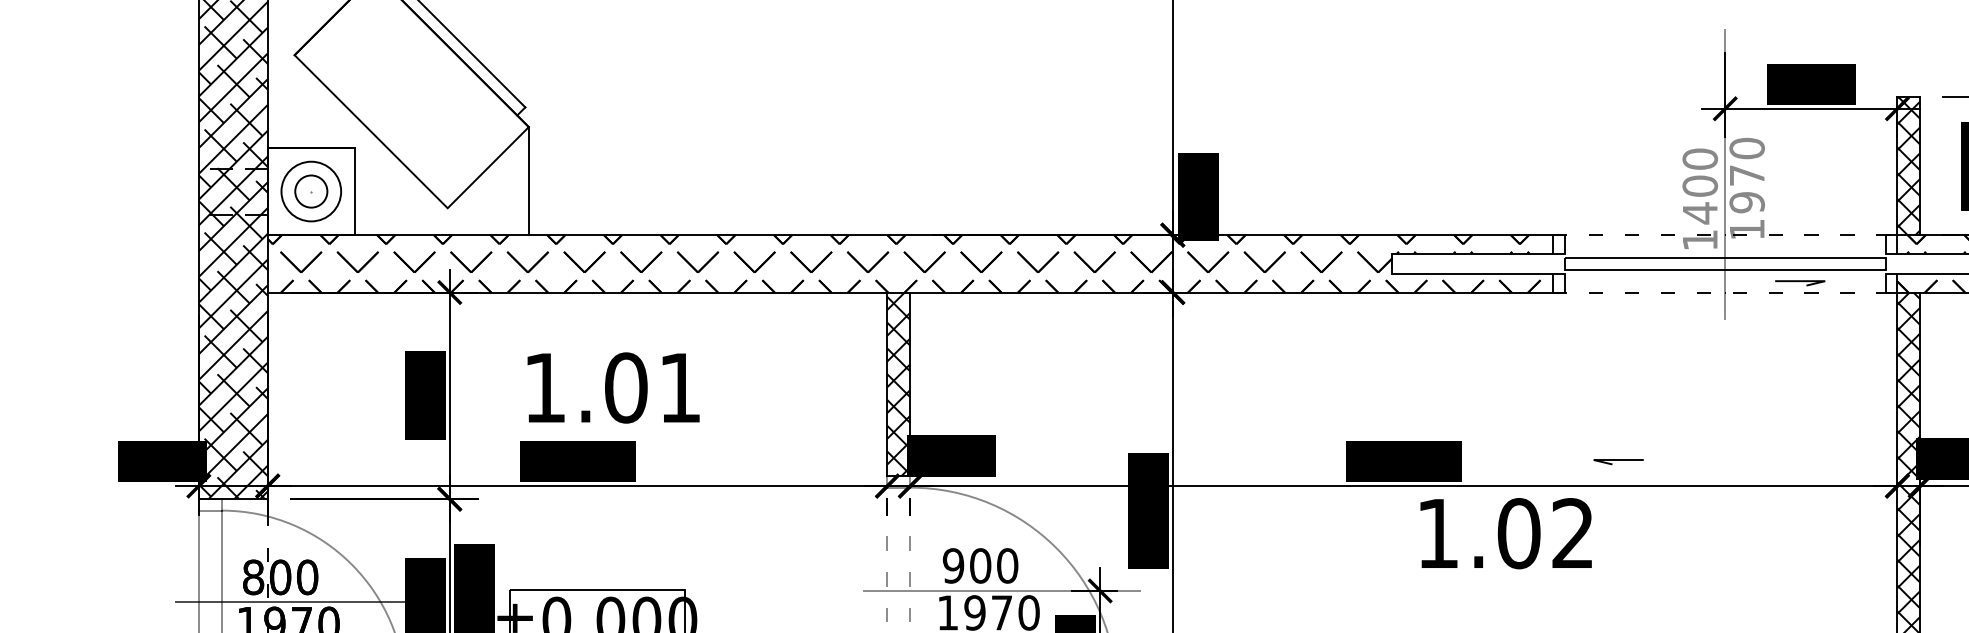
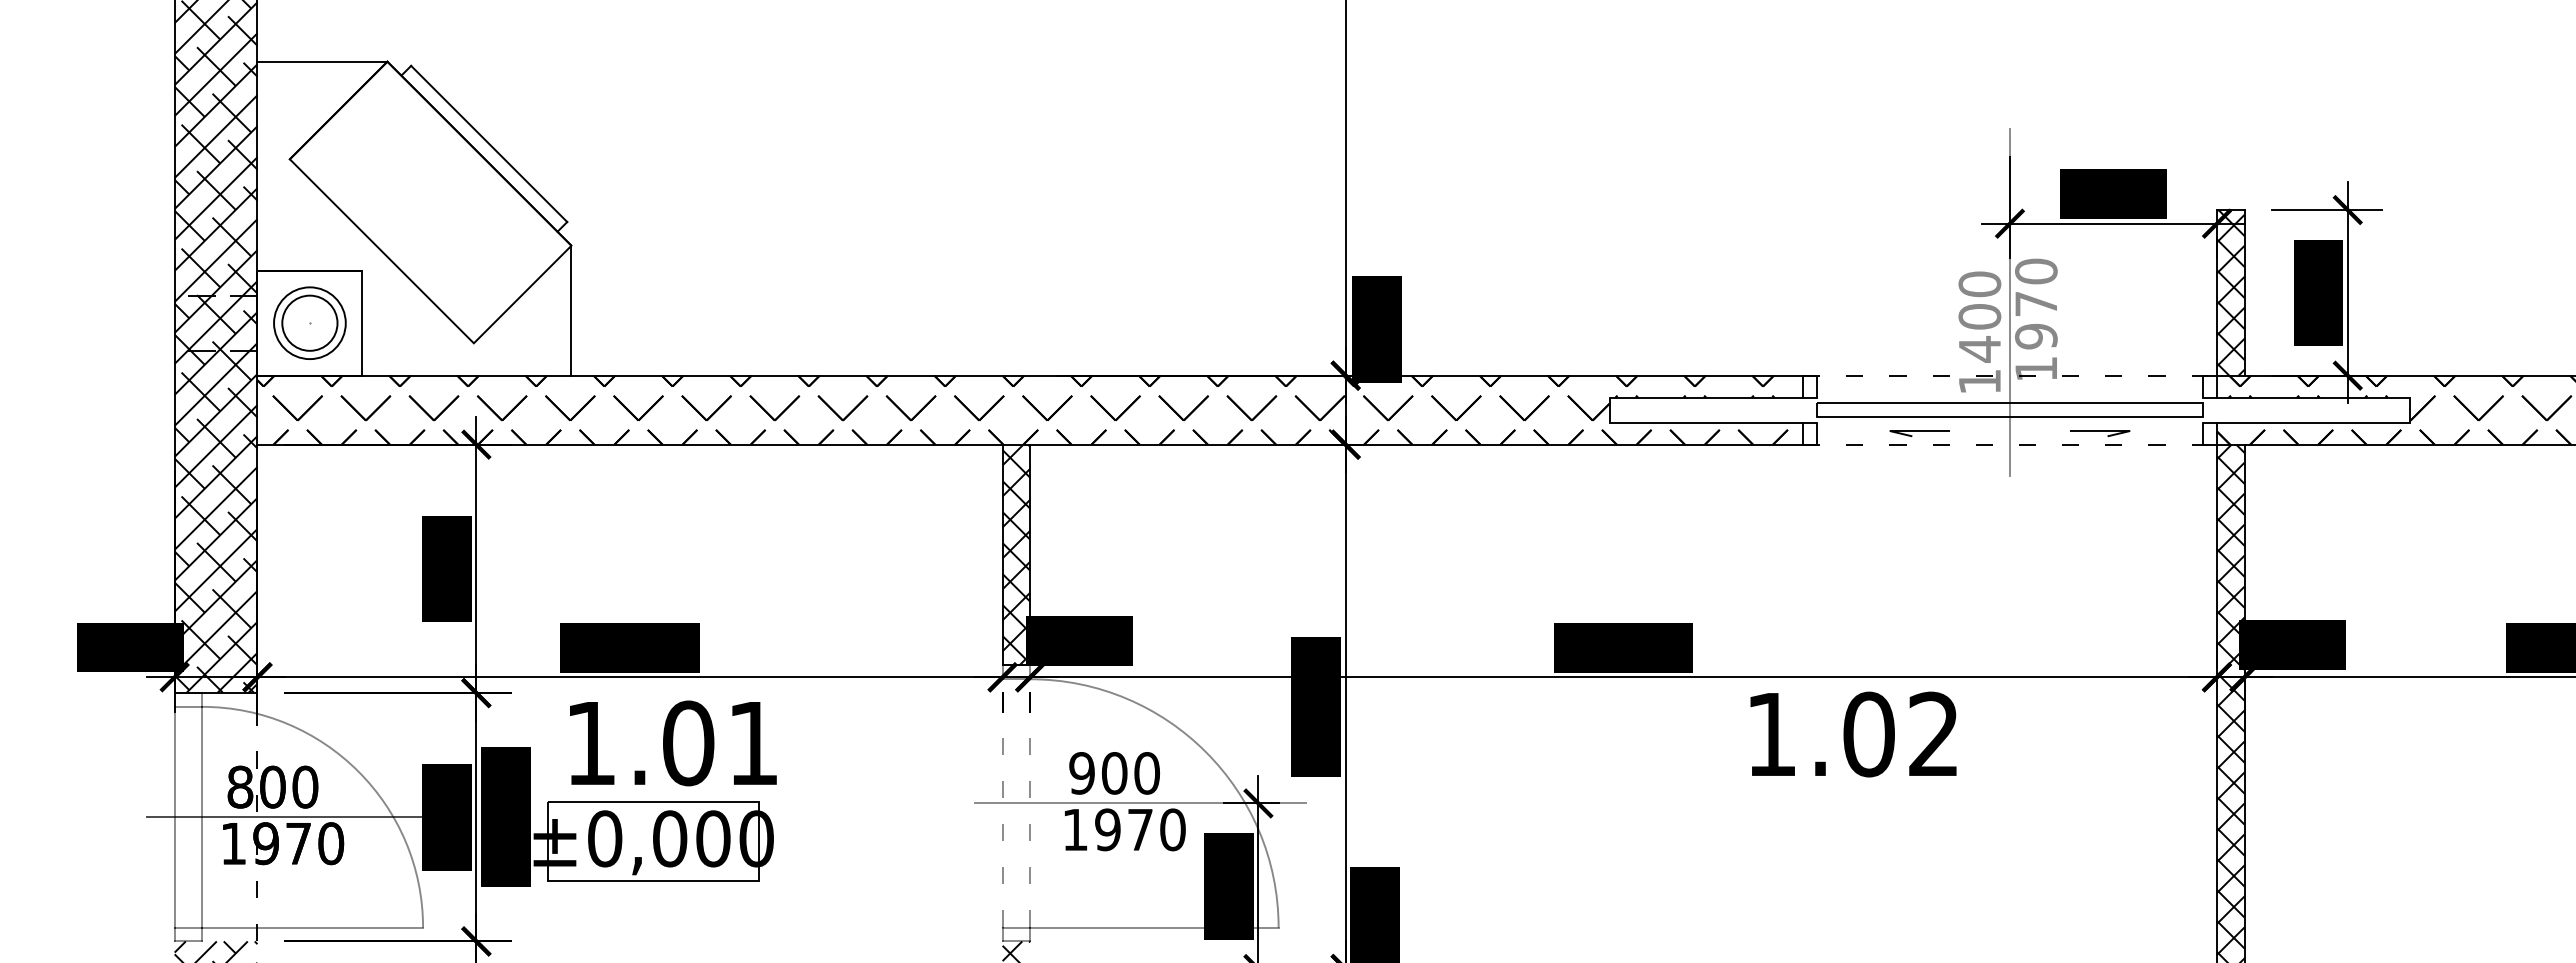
circle: (310, 190) -> (309, 322), size x1.43
text: (613, 388) -> (673, 743), moved
line: (1618, 460) -> (1919, 431), moved
text: (1506, 533) -> (1853, 734), moved

